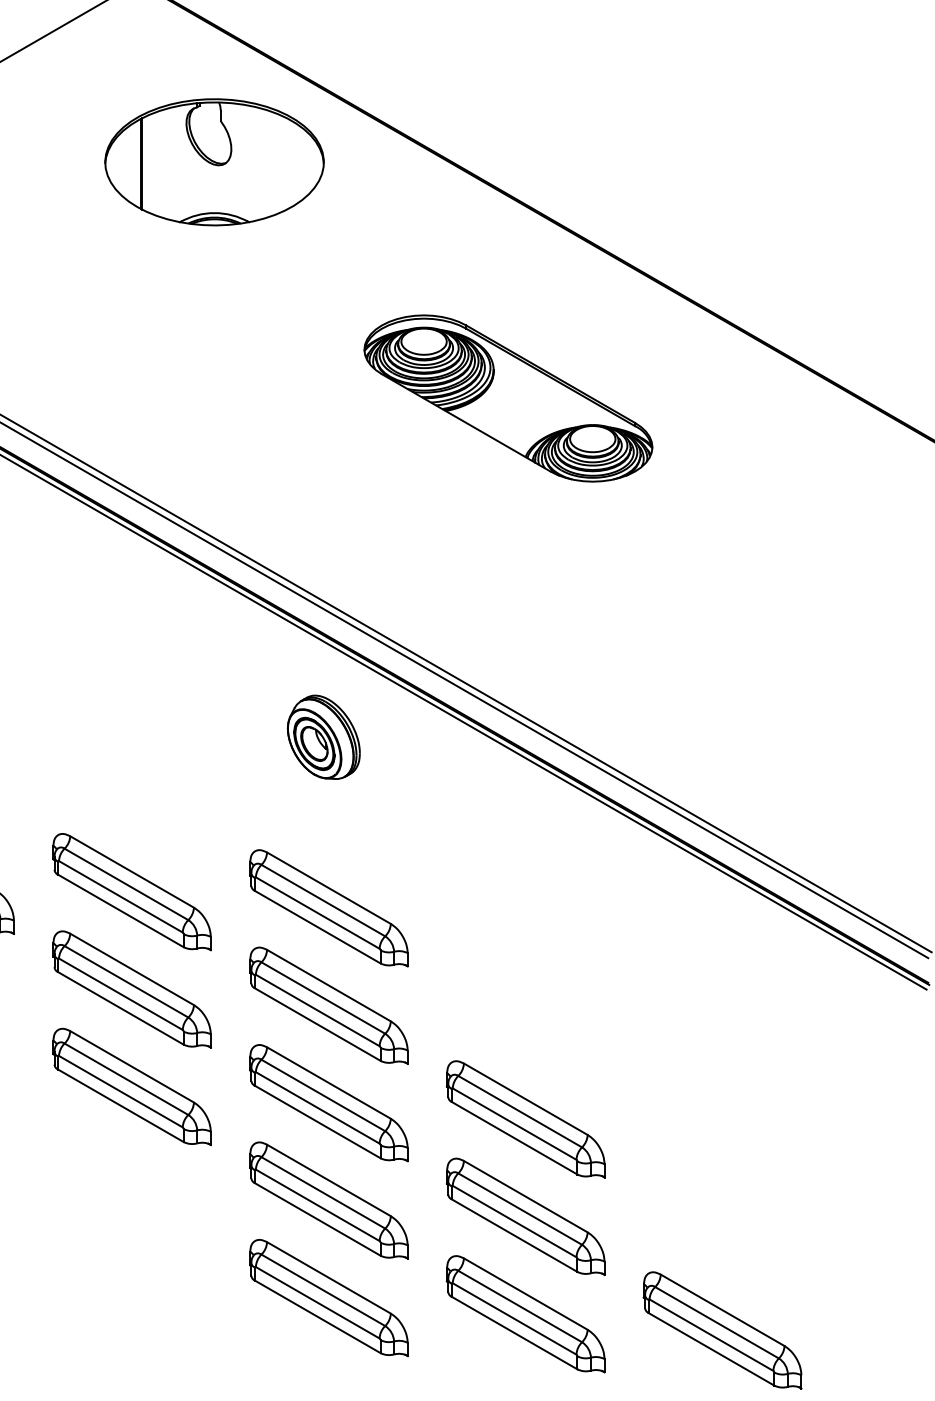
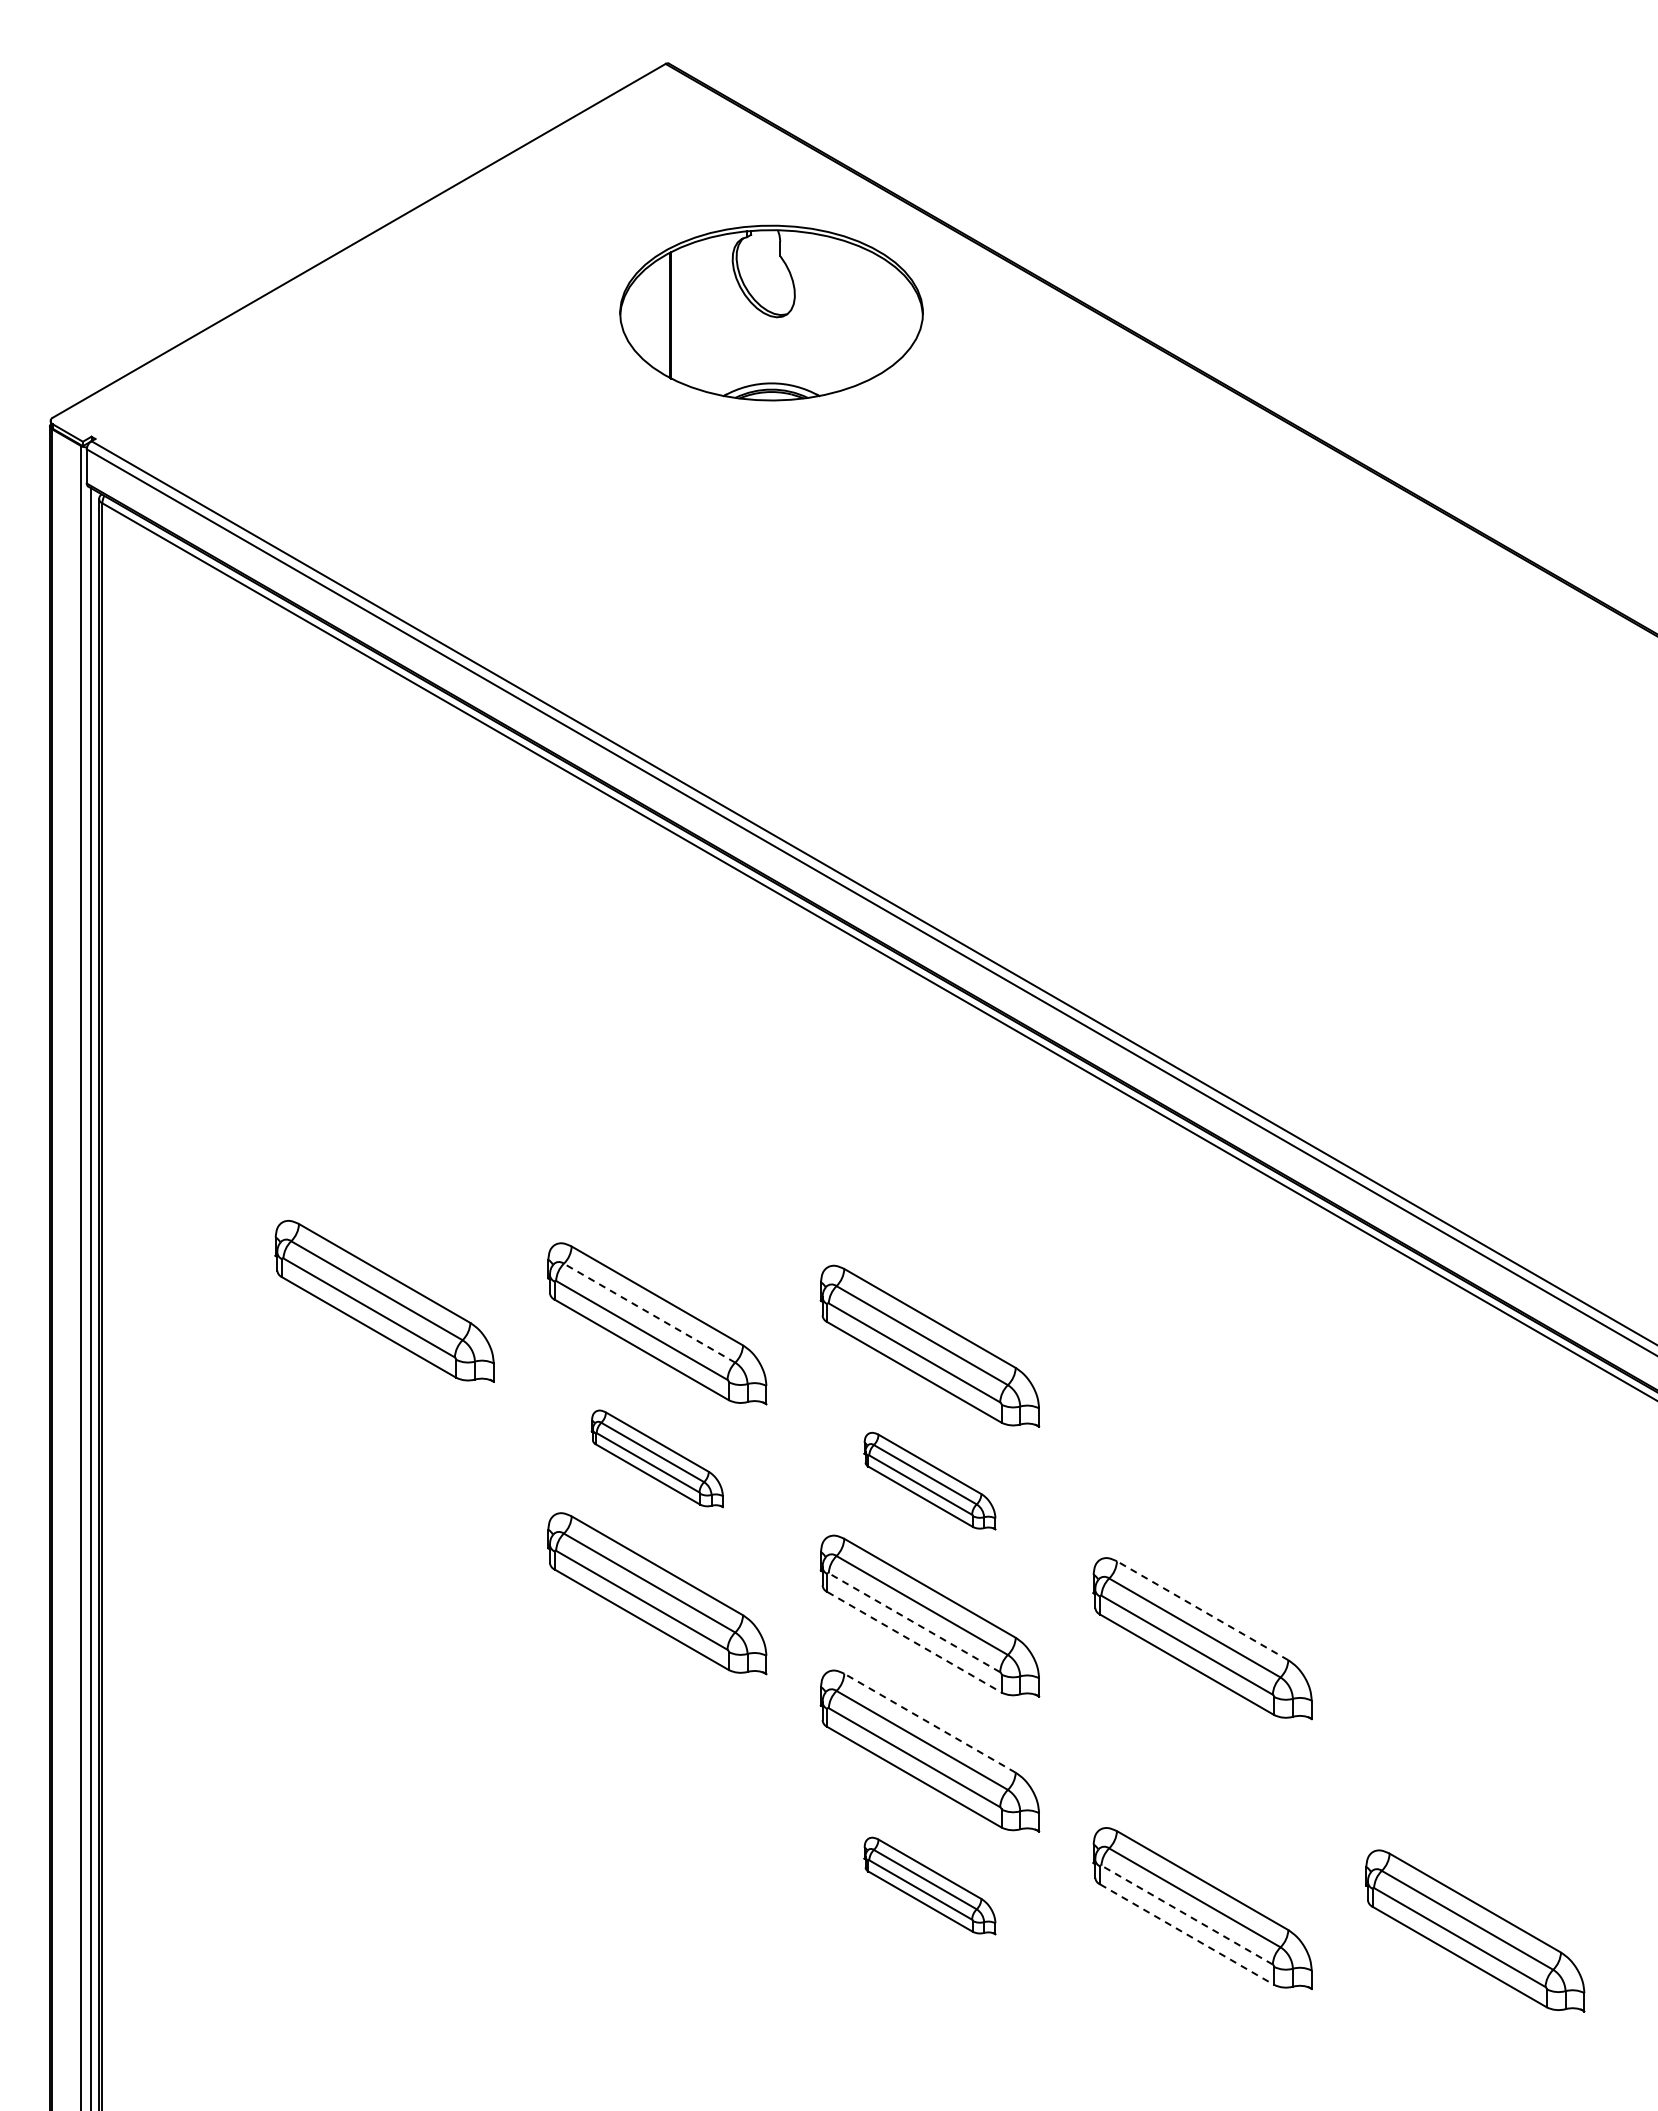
part: (508, 398) -> (1178, 640), removed
part: (323, 737) -> (922, 1109), removed
line: (126, 884) -> (649, 1313), solid -> dashed
part: (132, 989) -> (657, 1458), size x0.6
part: (328, 1005) -> (929, 1480), size x0.6
line: (525, 1099) -> (1202, 1610), solid -> dashed
line: (317, 1107) -> (914, 1622), solid -> dashed
line: (317, 1122) -> (914, 1642), solid -> dashed
line: (329, 1180) -> (930, 1723), solid -> dashed
part: (525, 1216) -> (1202, 1773), removed
part: (328, 1297) -> (929, 1885), size x0.6
line: (514, 1319) -> (1187, 1915), solid -> dashed
line: (514, 1332) -> (1187, 1934), solid -> dashed

